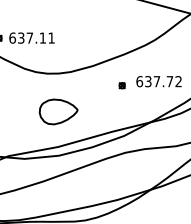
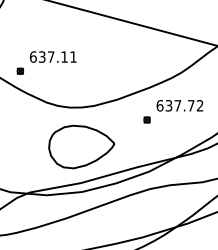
text: (32, 37) -> (53, 56), moved
text: (158, 81) -> (179, 105), moved
part: (58, 111) -> (81, 146), size x1.67

